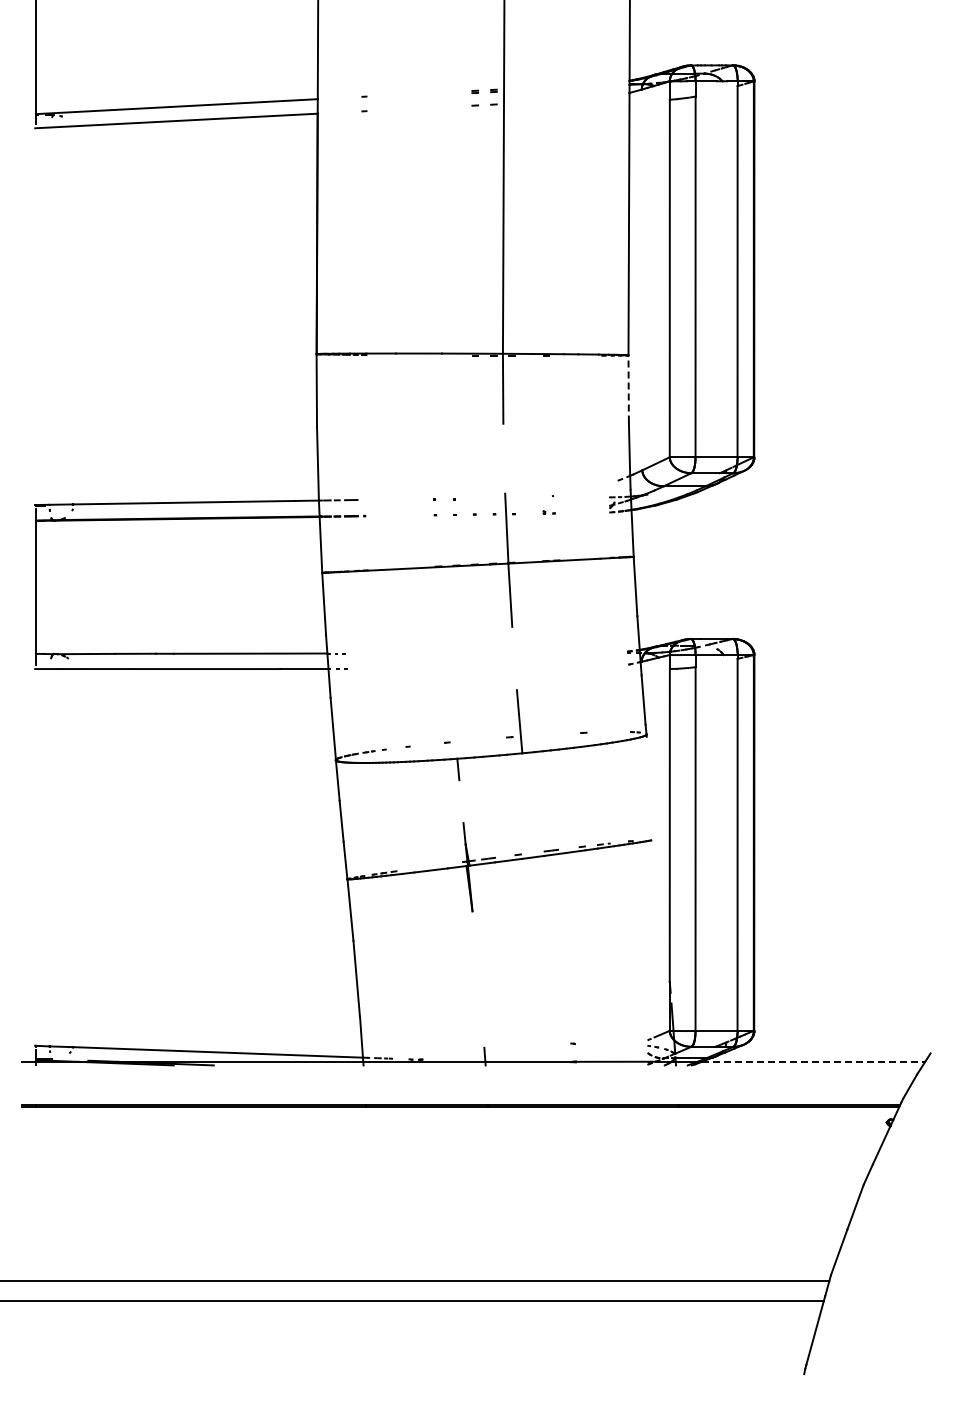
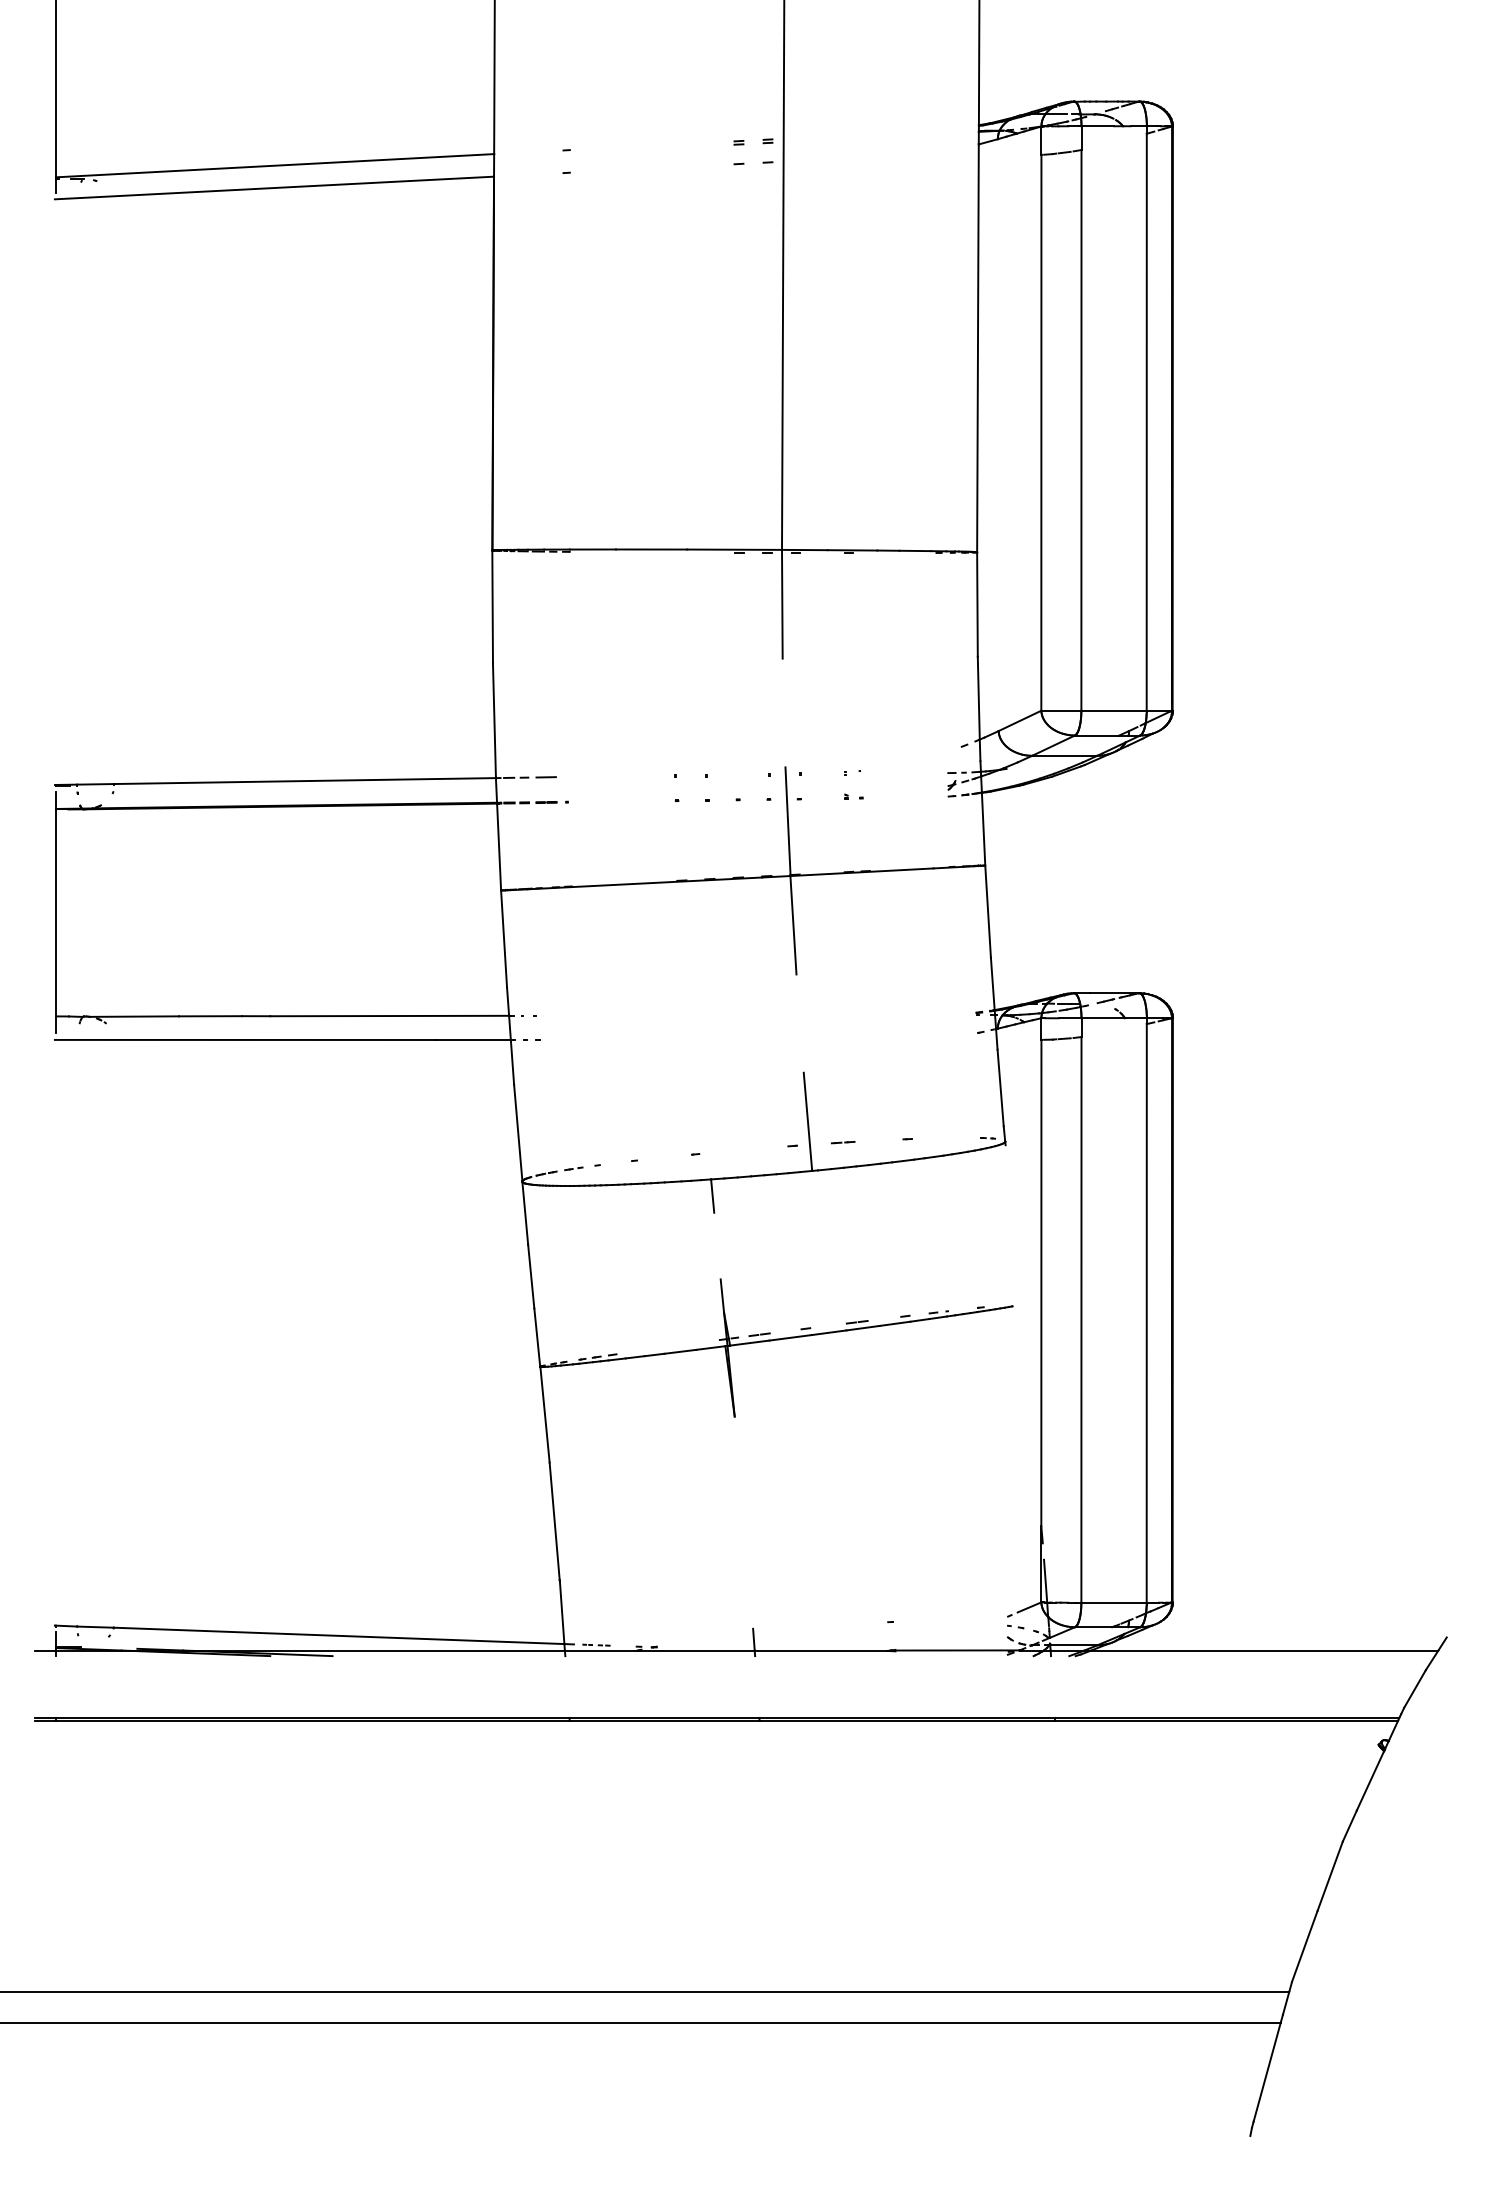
line: (628, 388) -> (977, 603), dashed -> solid
line: (542, 734) -> (843, 1141), added
line: (813, 1061) -> (1264, 1650), dashed -> solid

